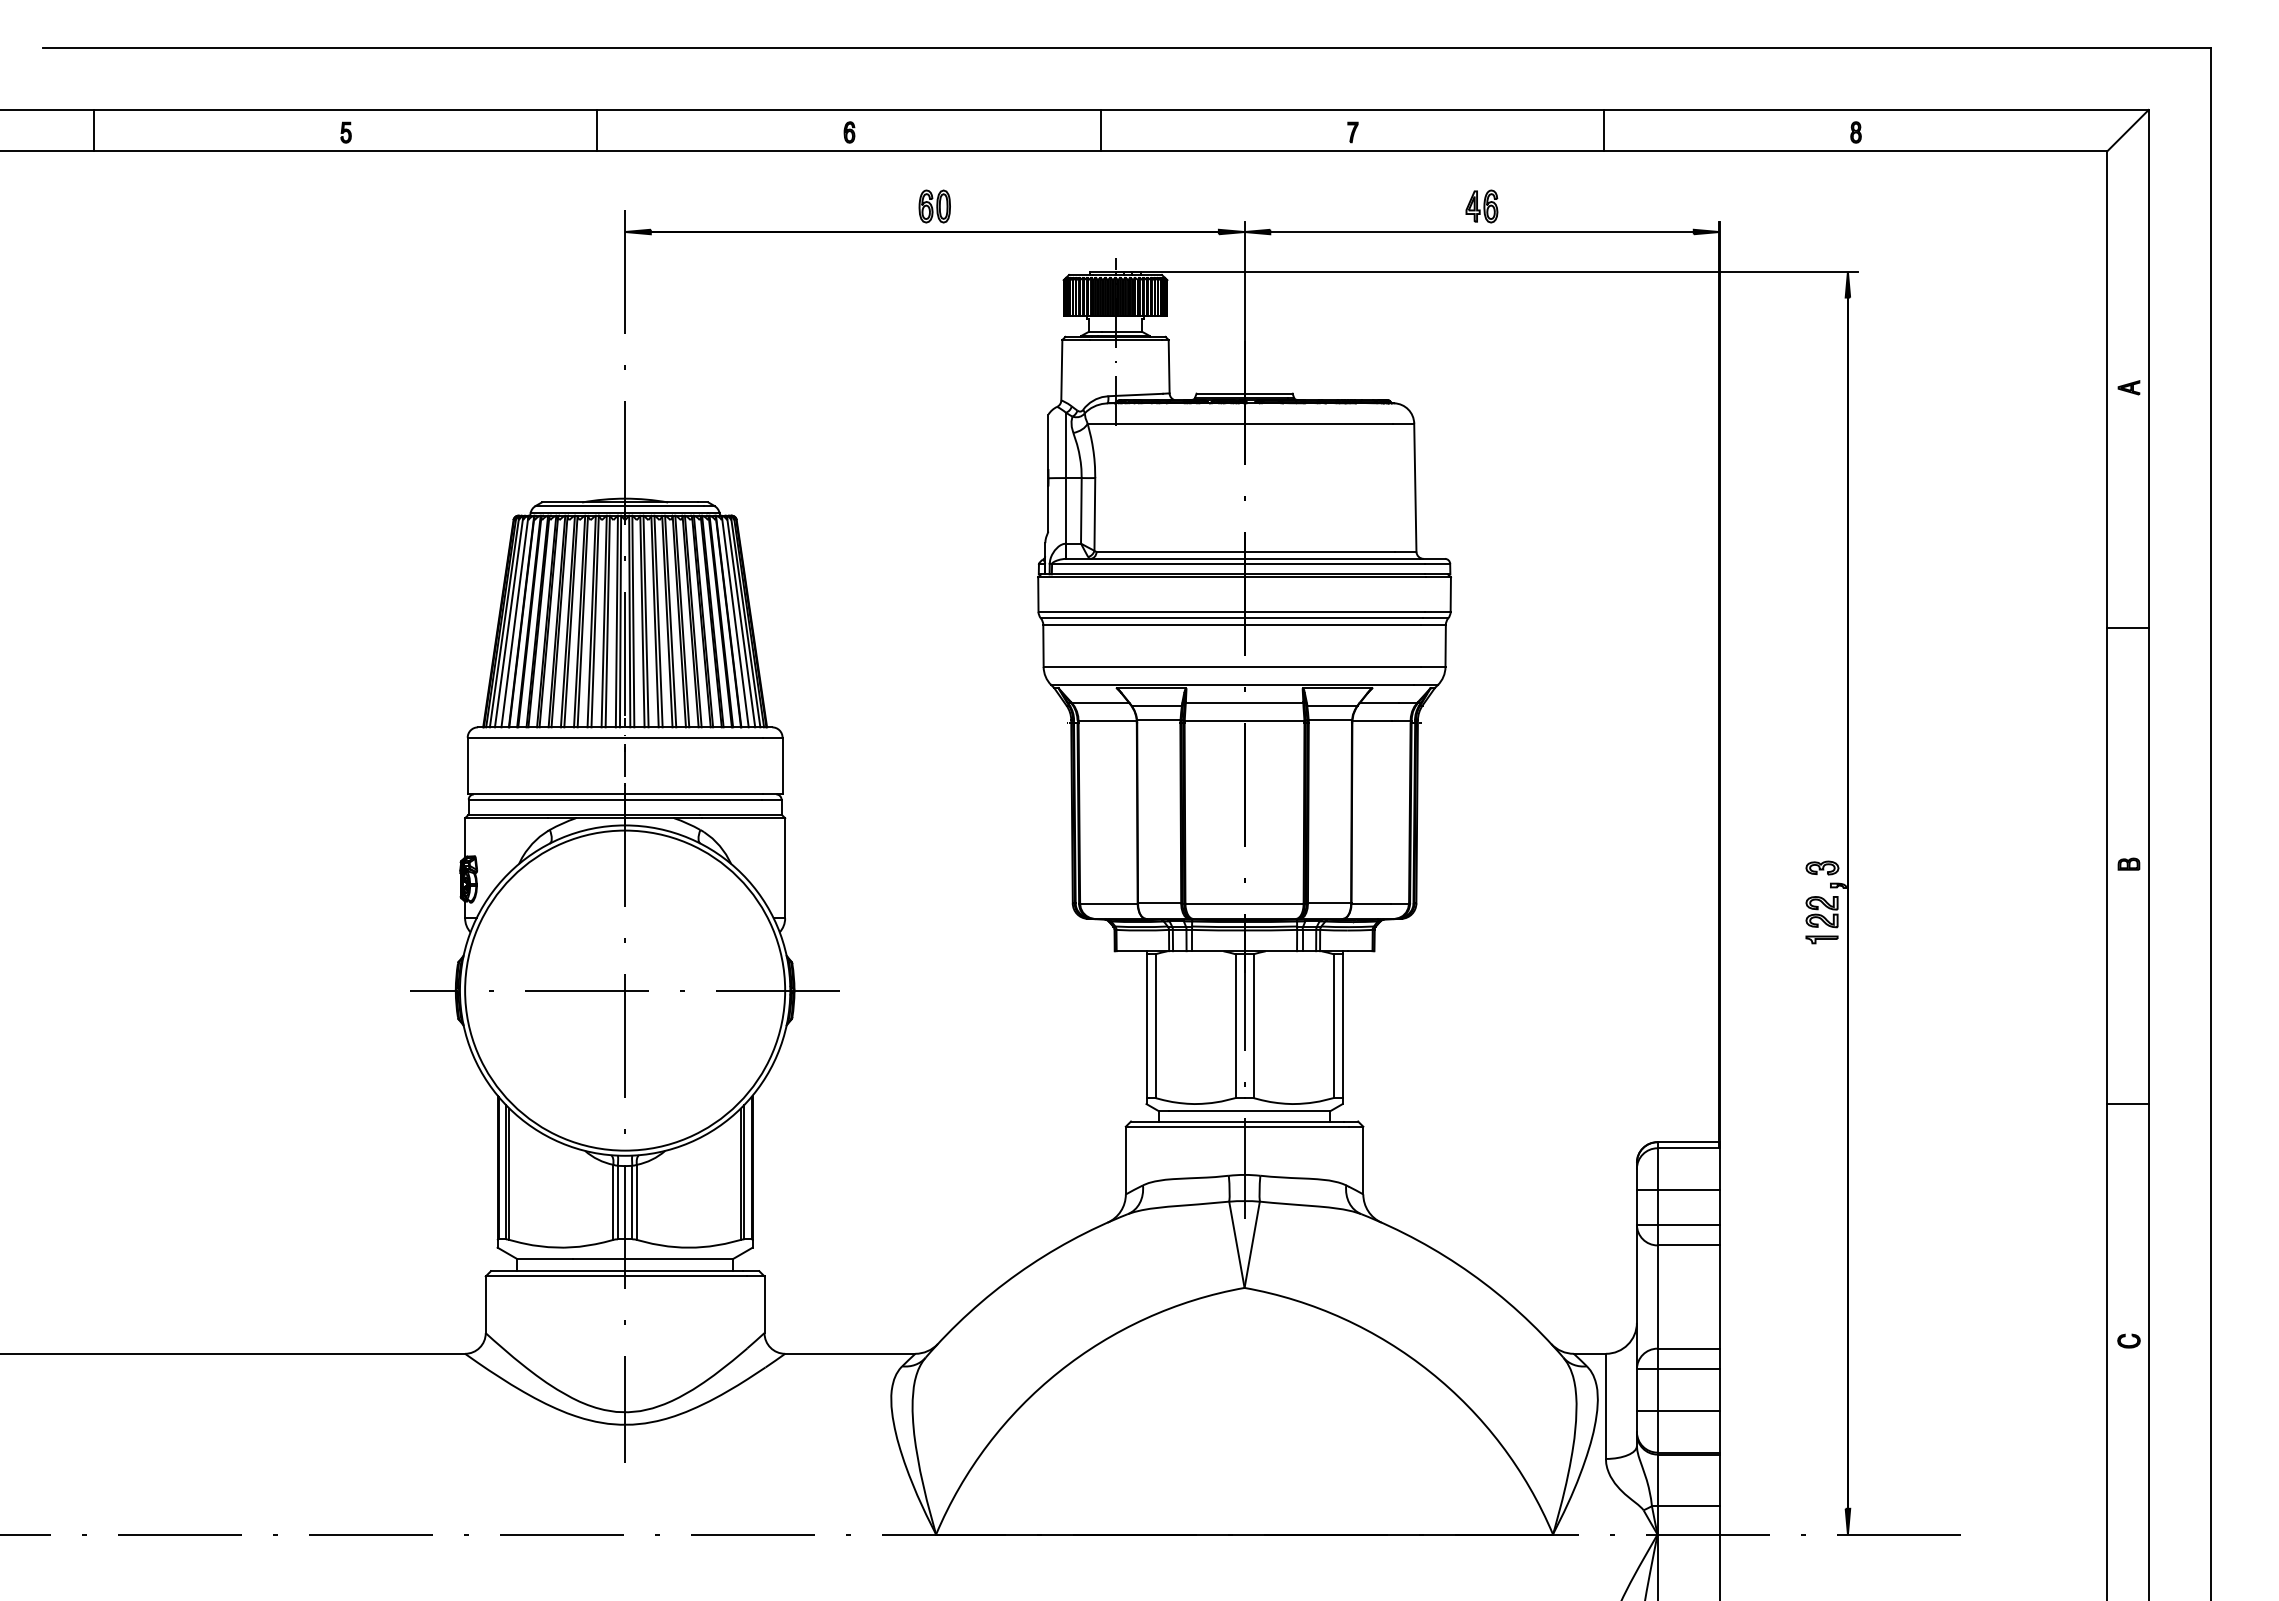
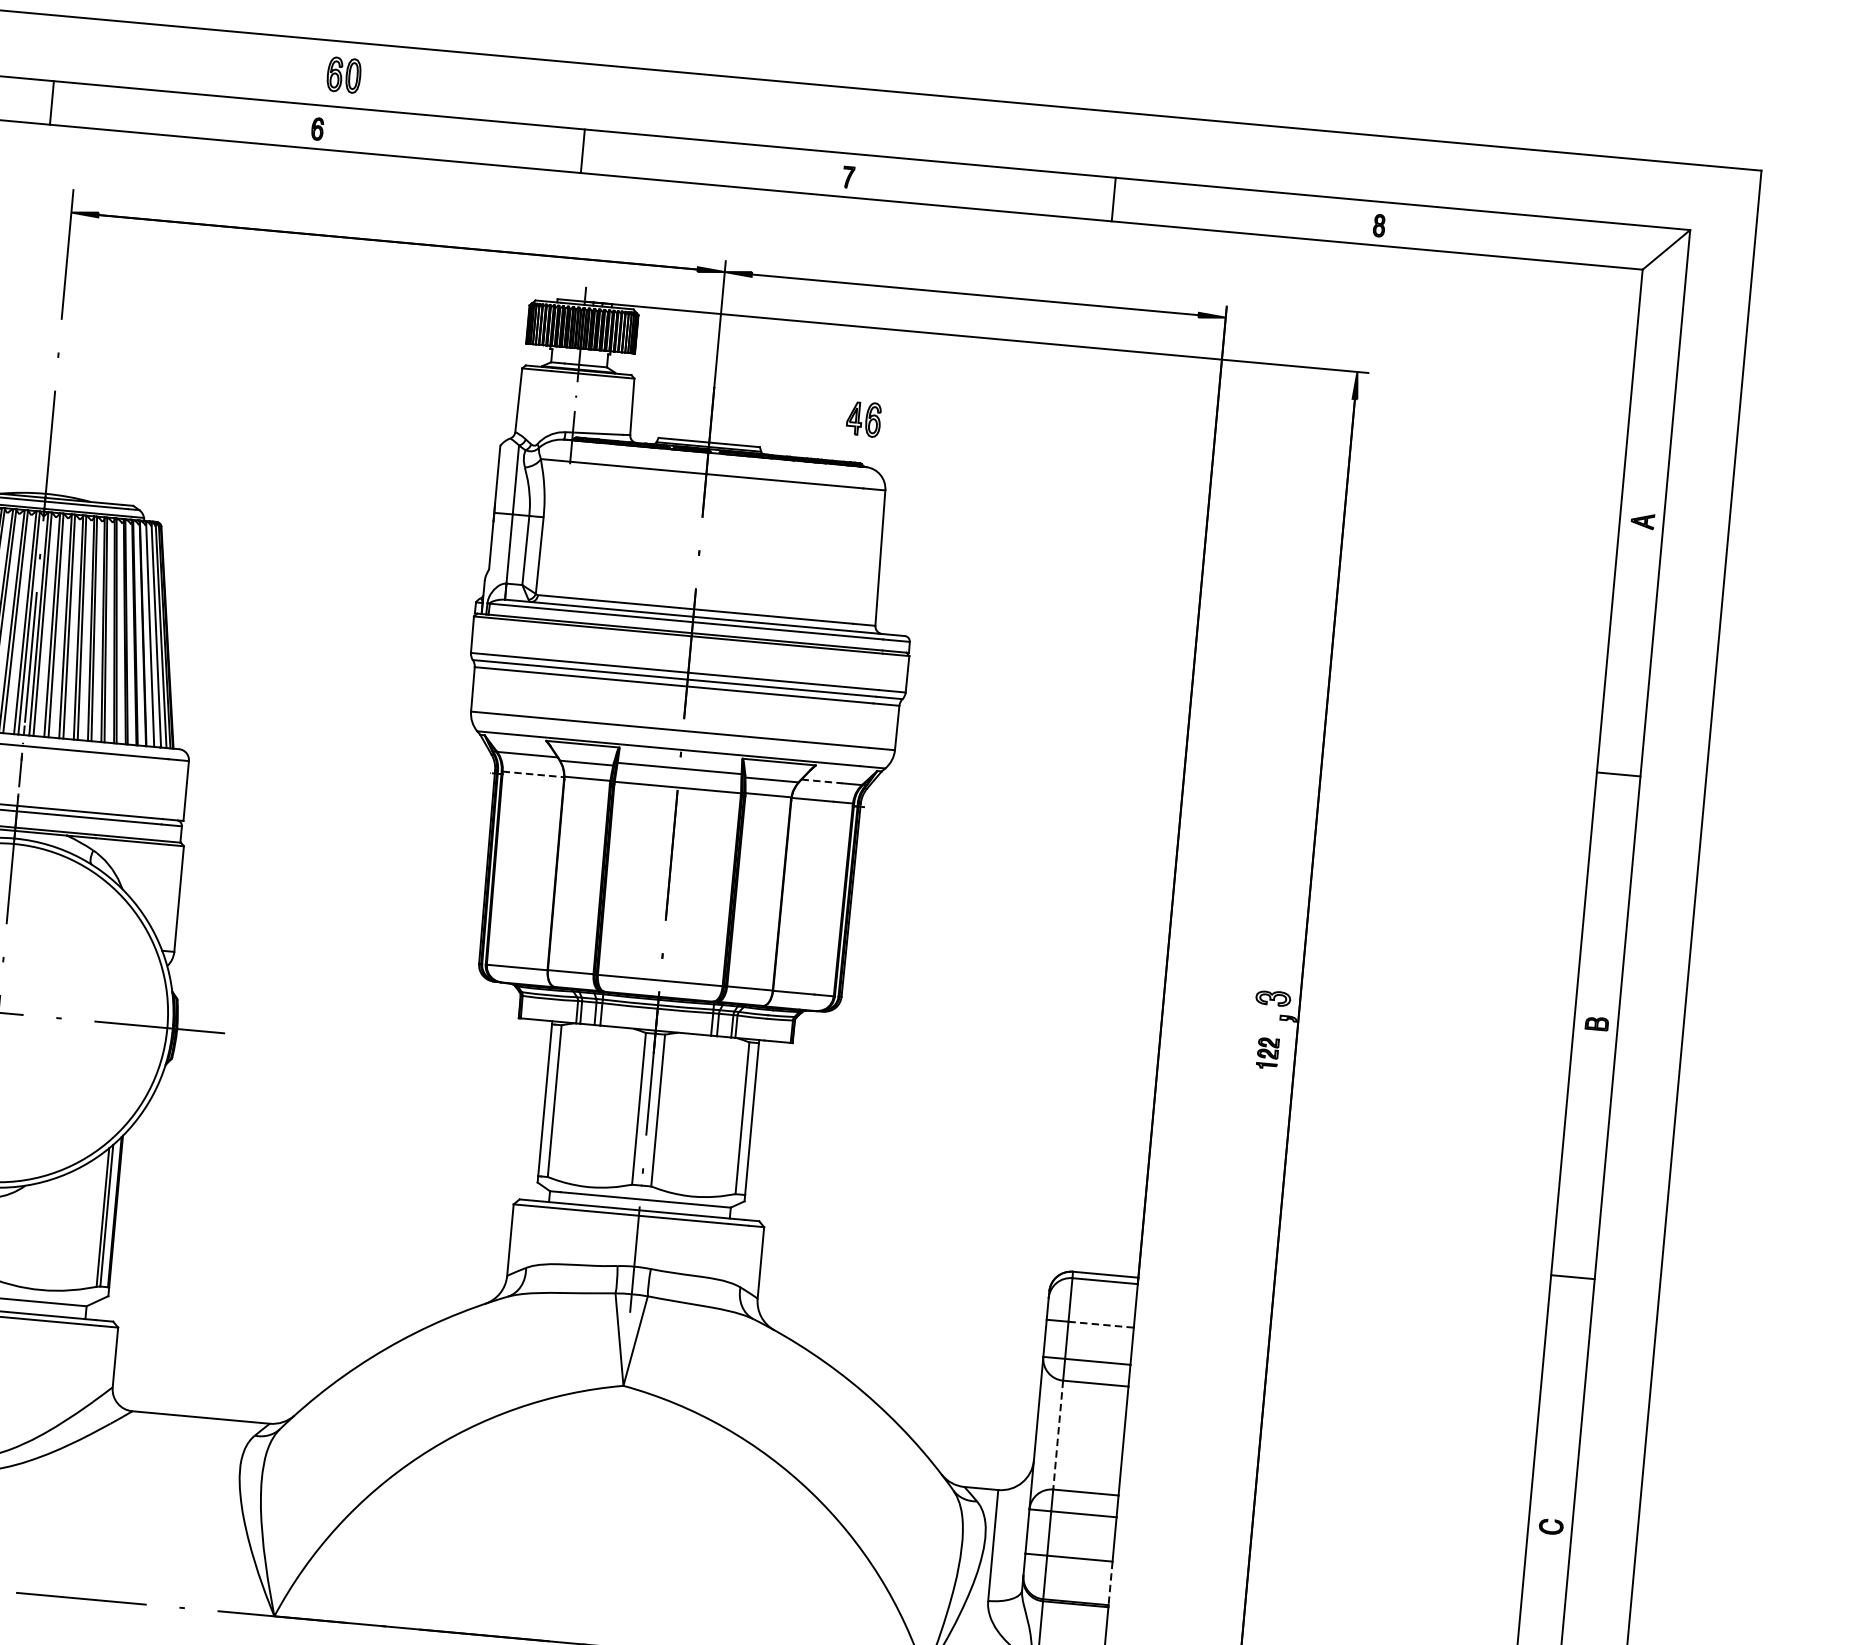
part: (934, 206) -> (343, 75), moved
part: (1481, 206) -> (863, 419), moved
line: (1379, 702) -> (821, 781), solid -> dashed
line: (1108, 720) -> (534, 774), solid -> dashed
part: (1821, 920) -> (1267, 1053), size x0.6
line: (1688, 1189) -> (1101, 1324), solid -> dashed
line: (1657, 1297) -> (1058, 1435), solid -> dashed
line: (1719, 1431) -> (1110, 1582), solid -> dashed

